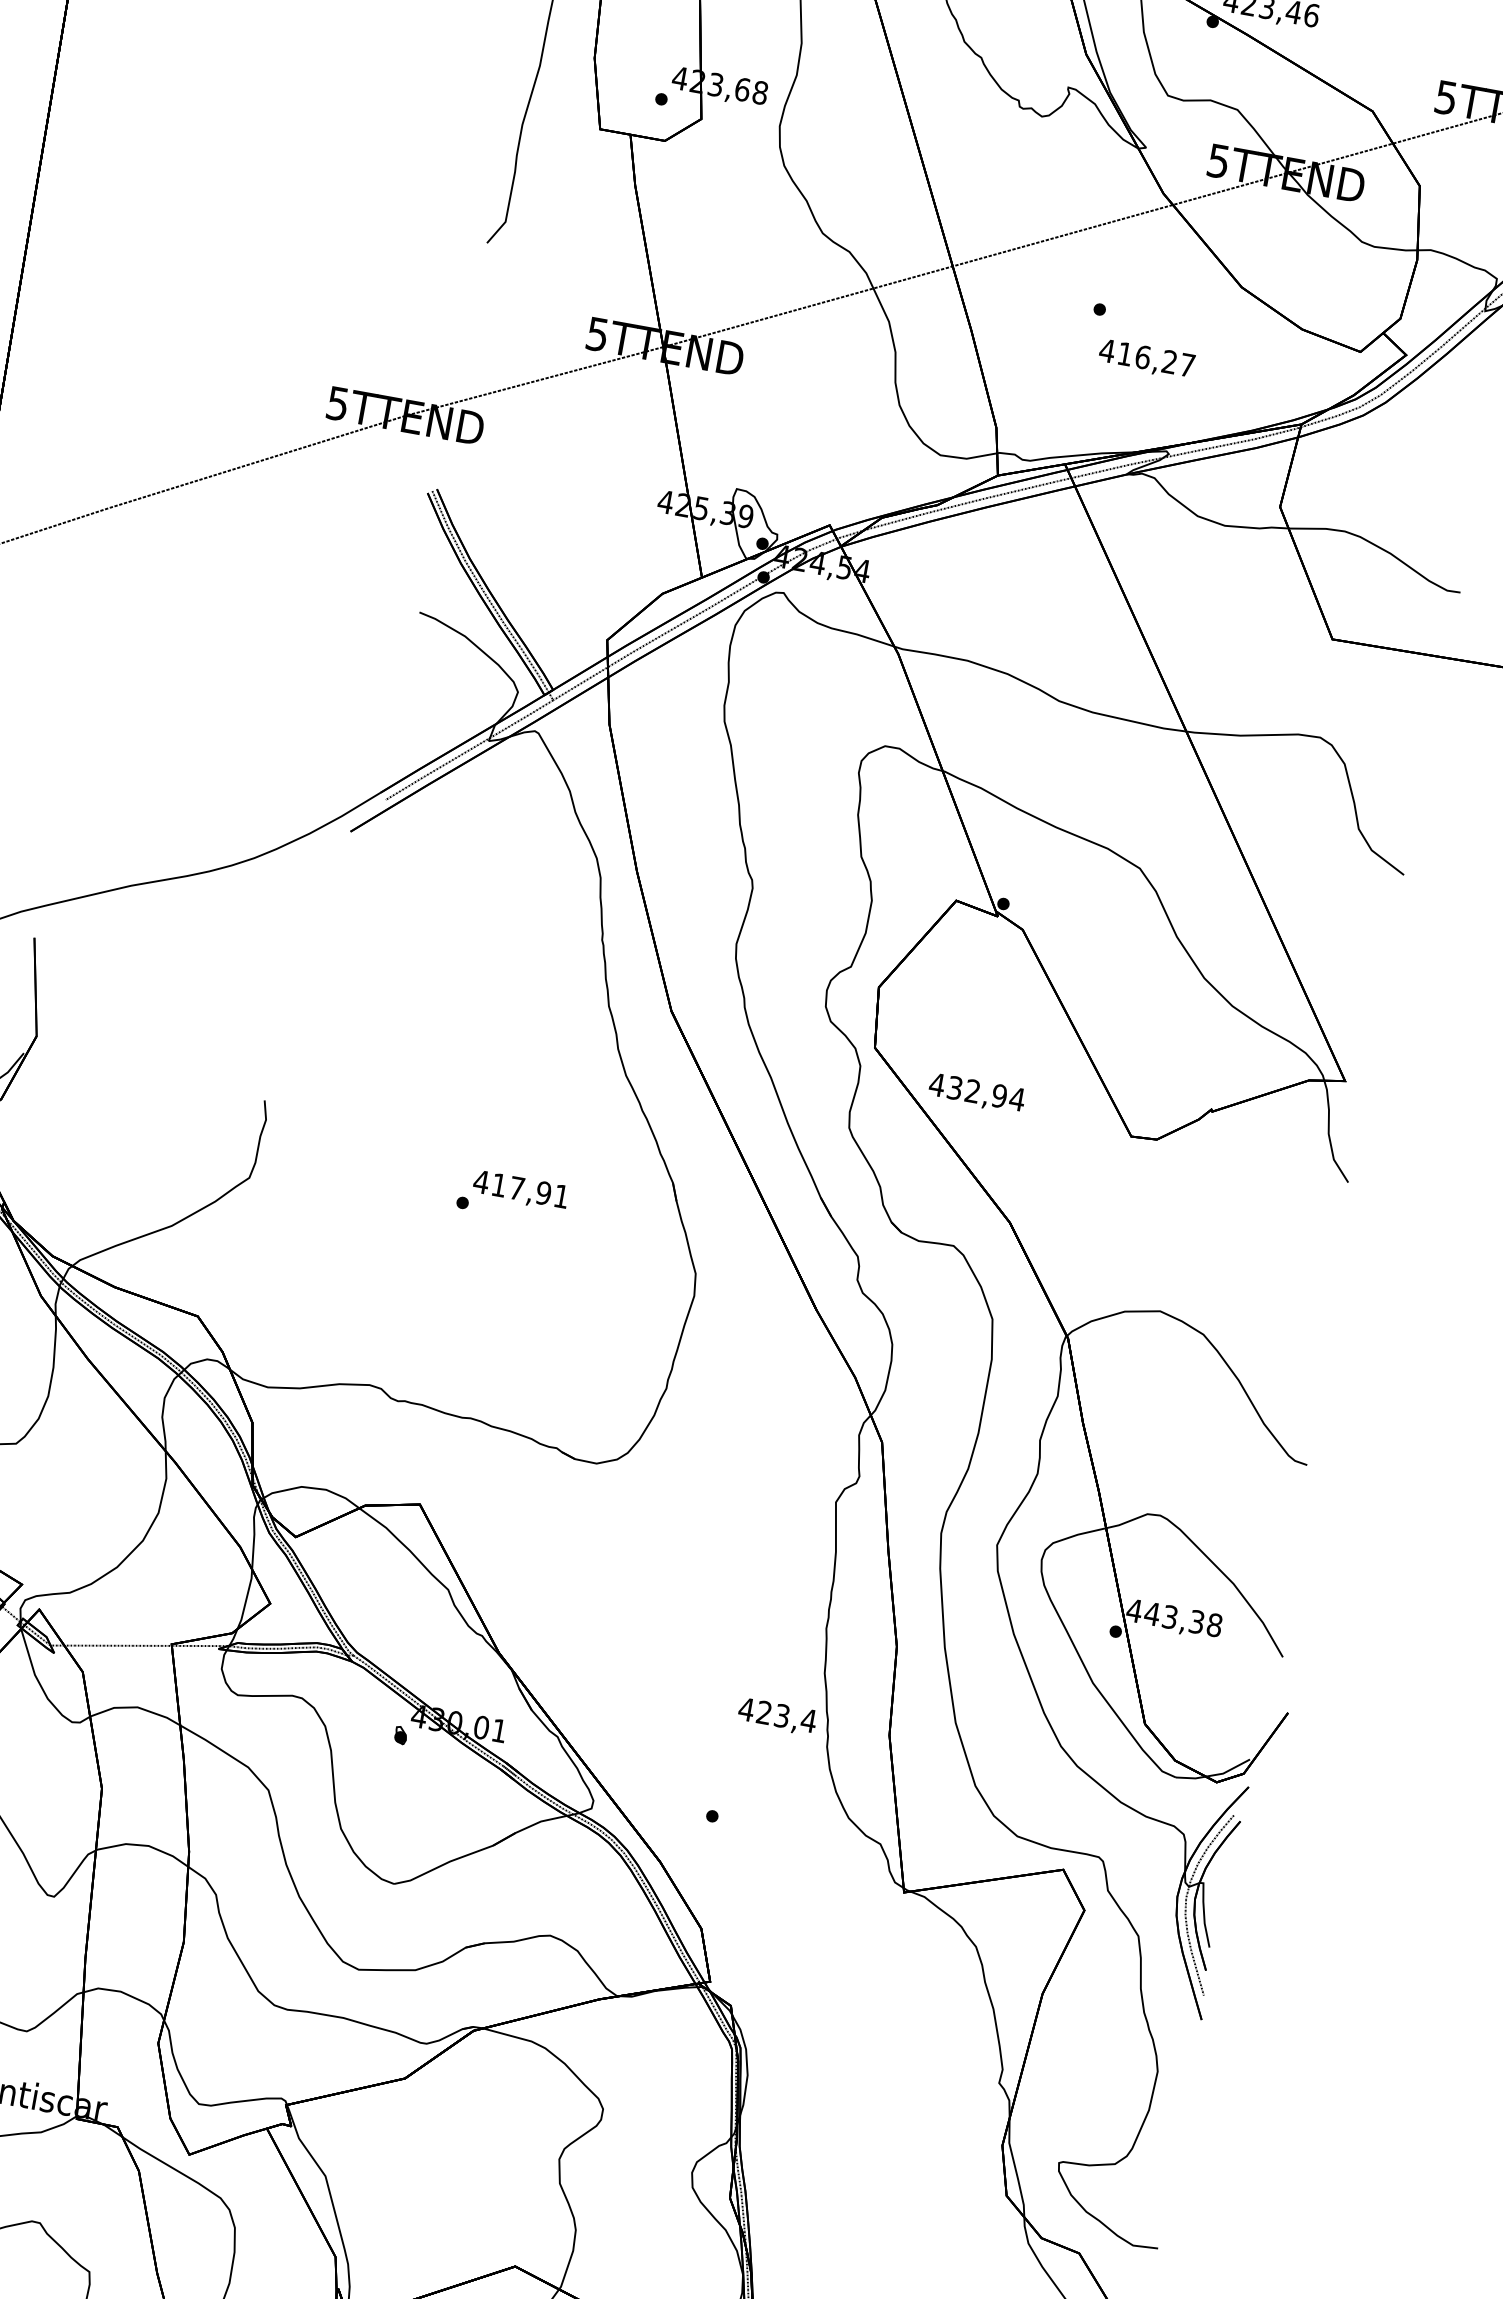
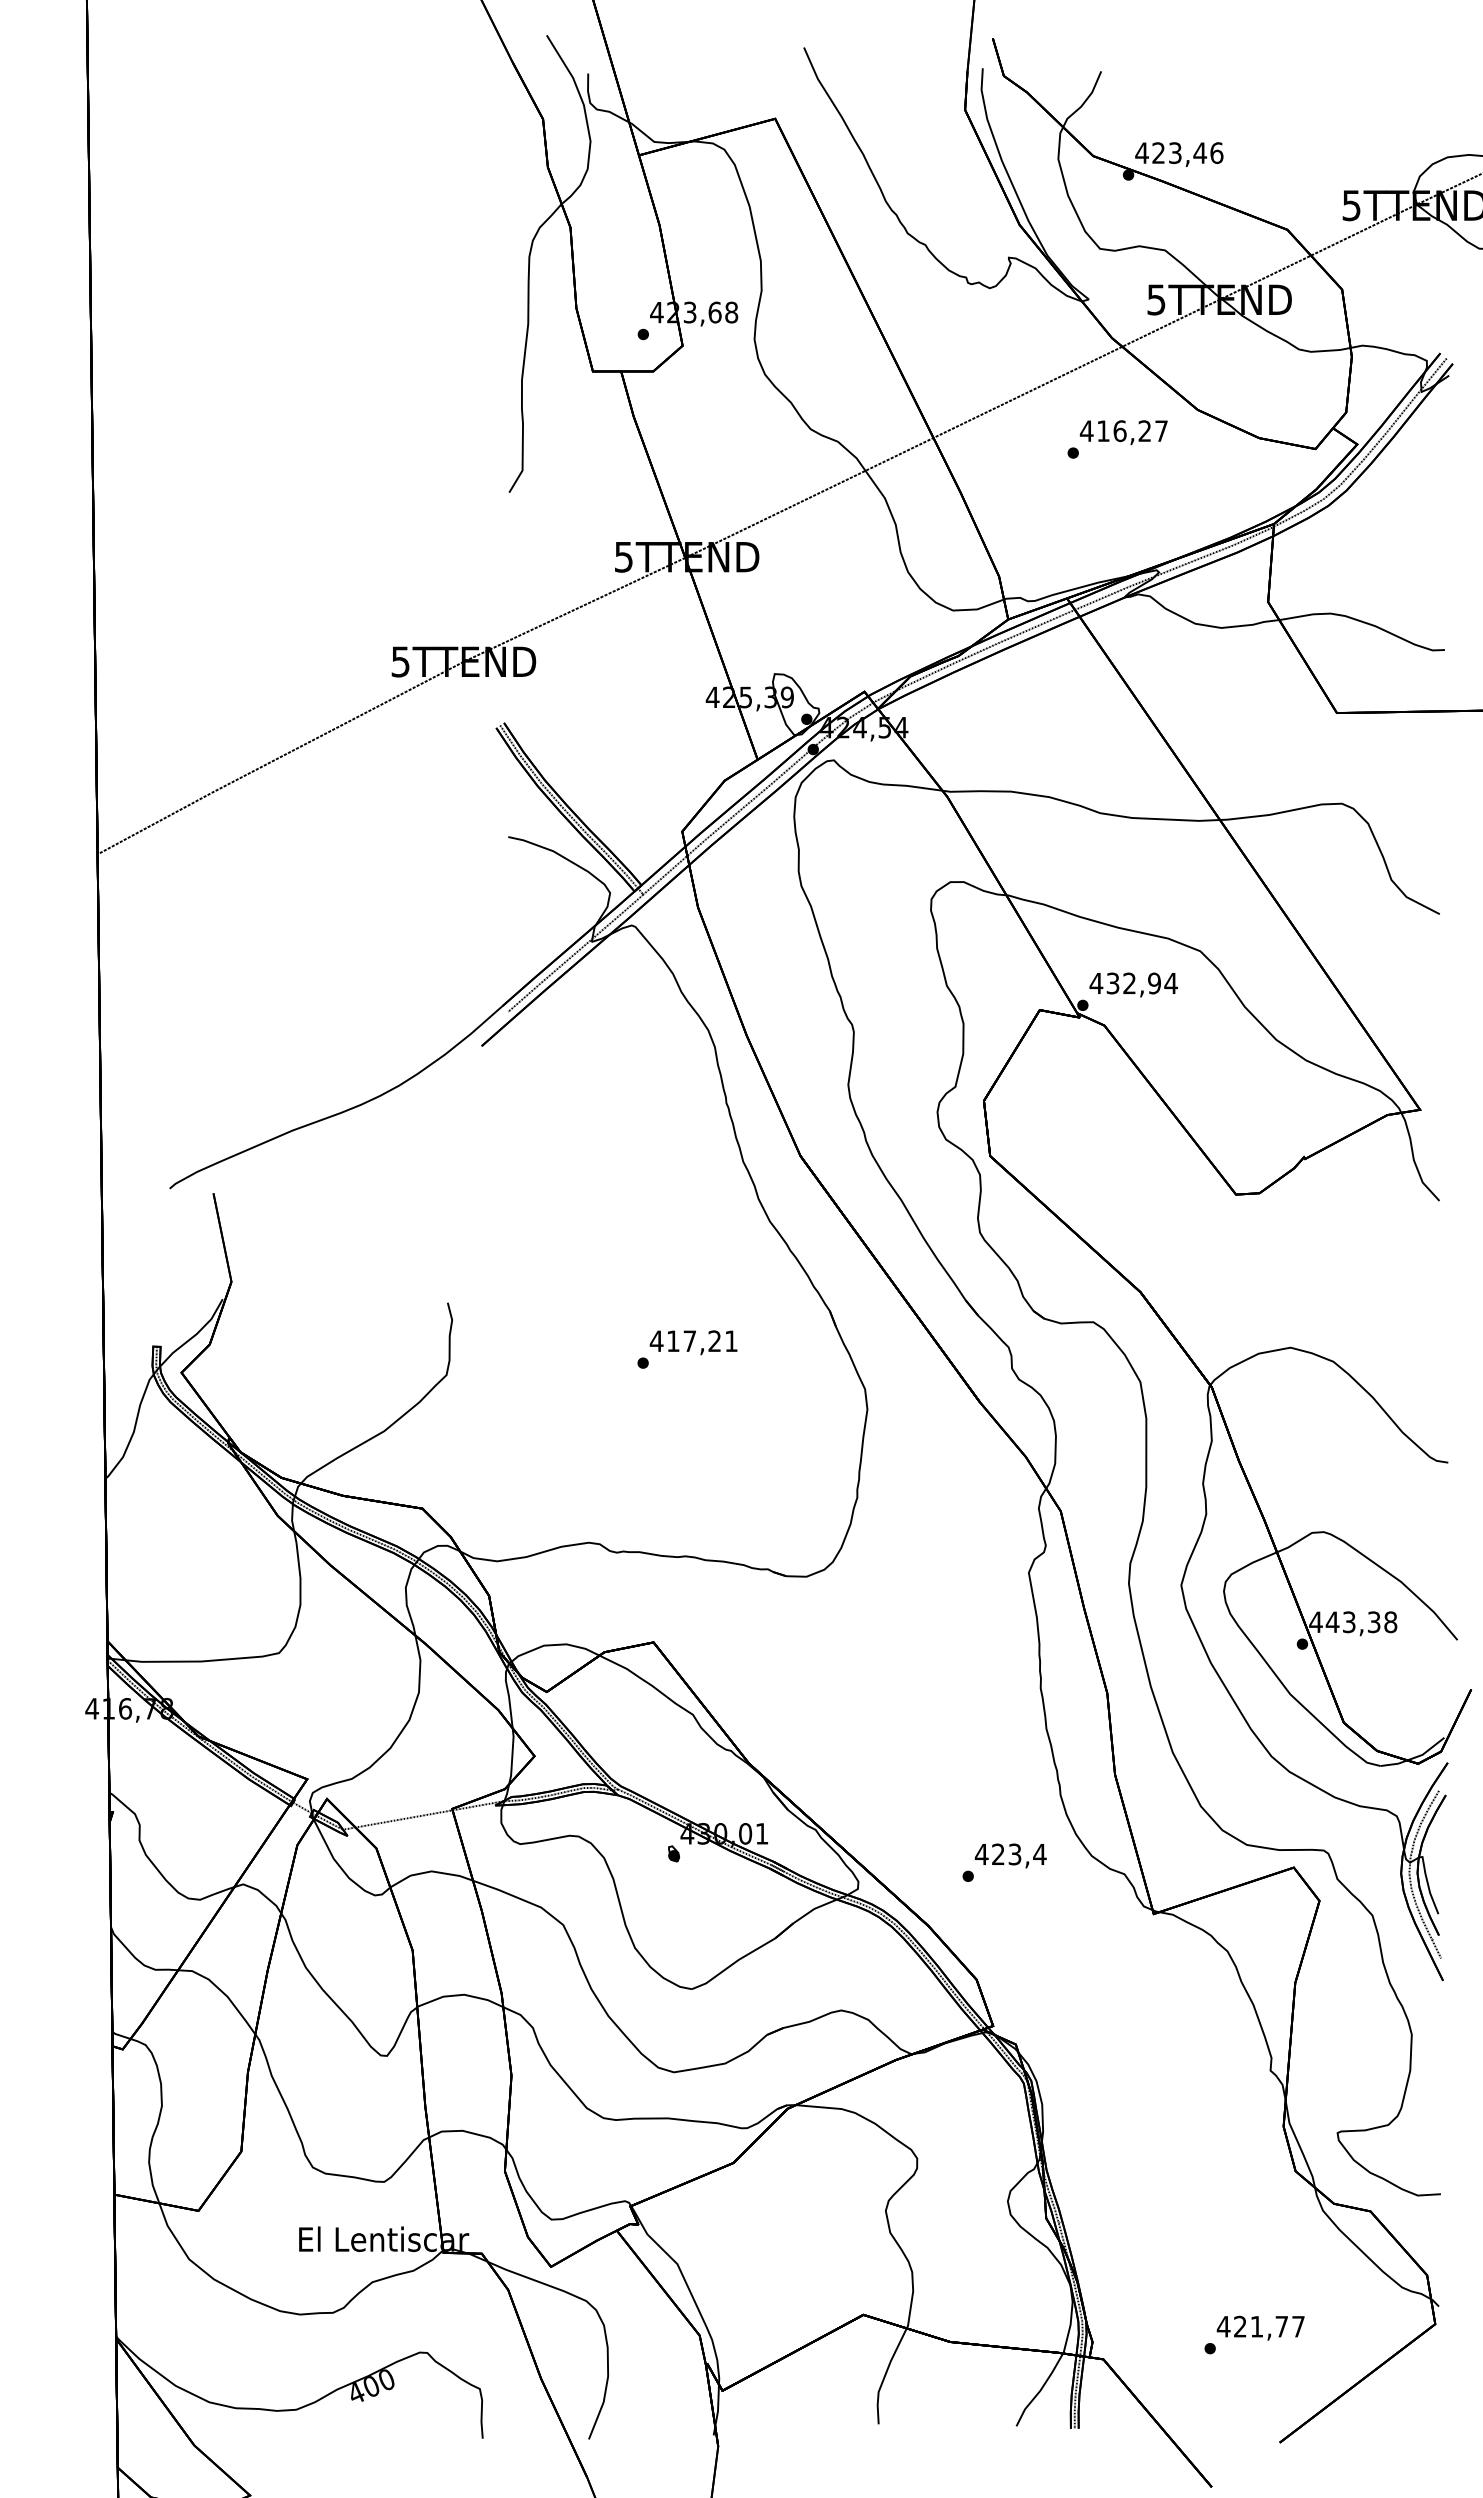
text: (1146, 359) -> (1123, 432), moved
text: (976, 1093) -> (1133, 984), moved
text: (543, 1193) -> (714, 1341), 417,91 -> 417,21
text: (777, 1716) -> (1010, 1855), moved

